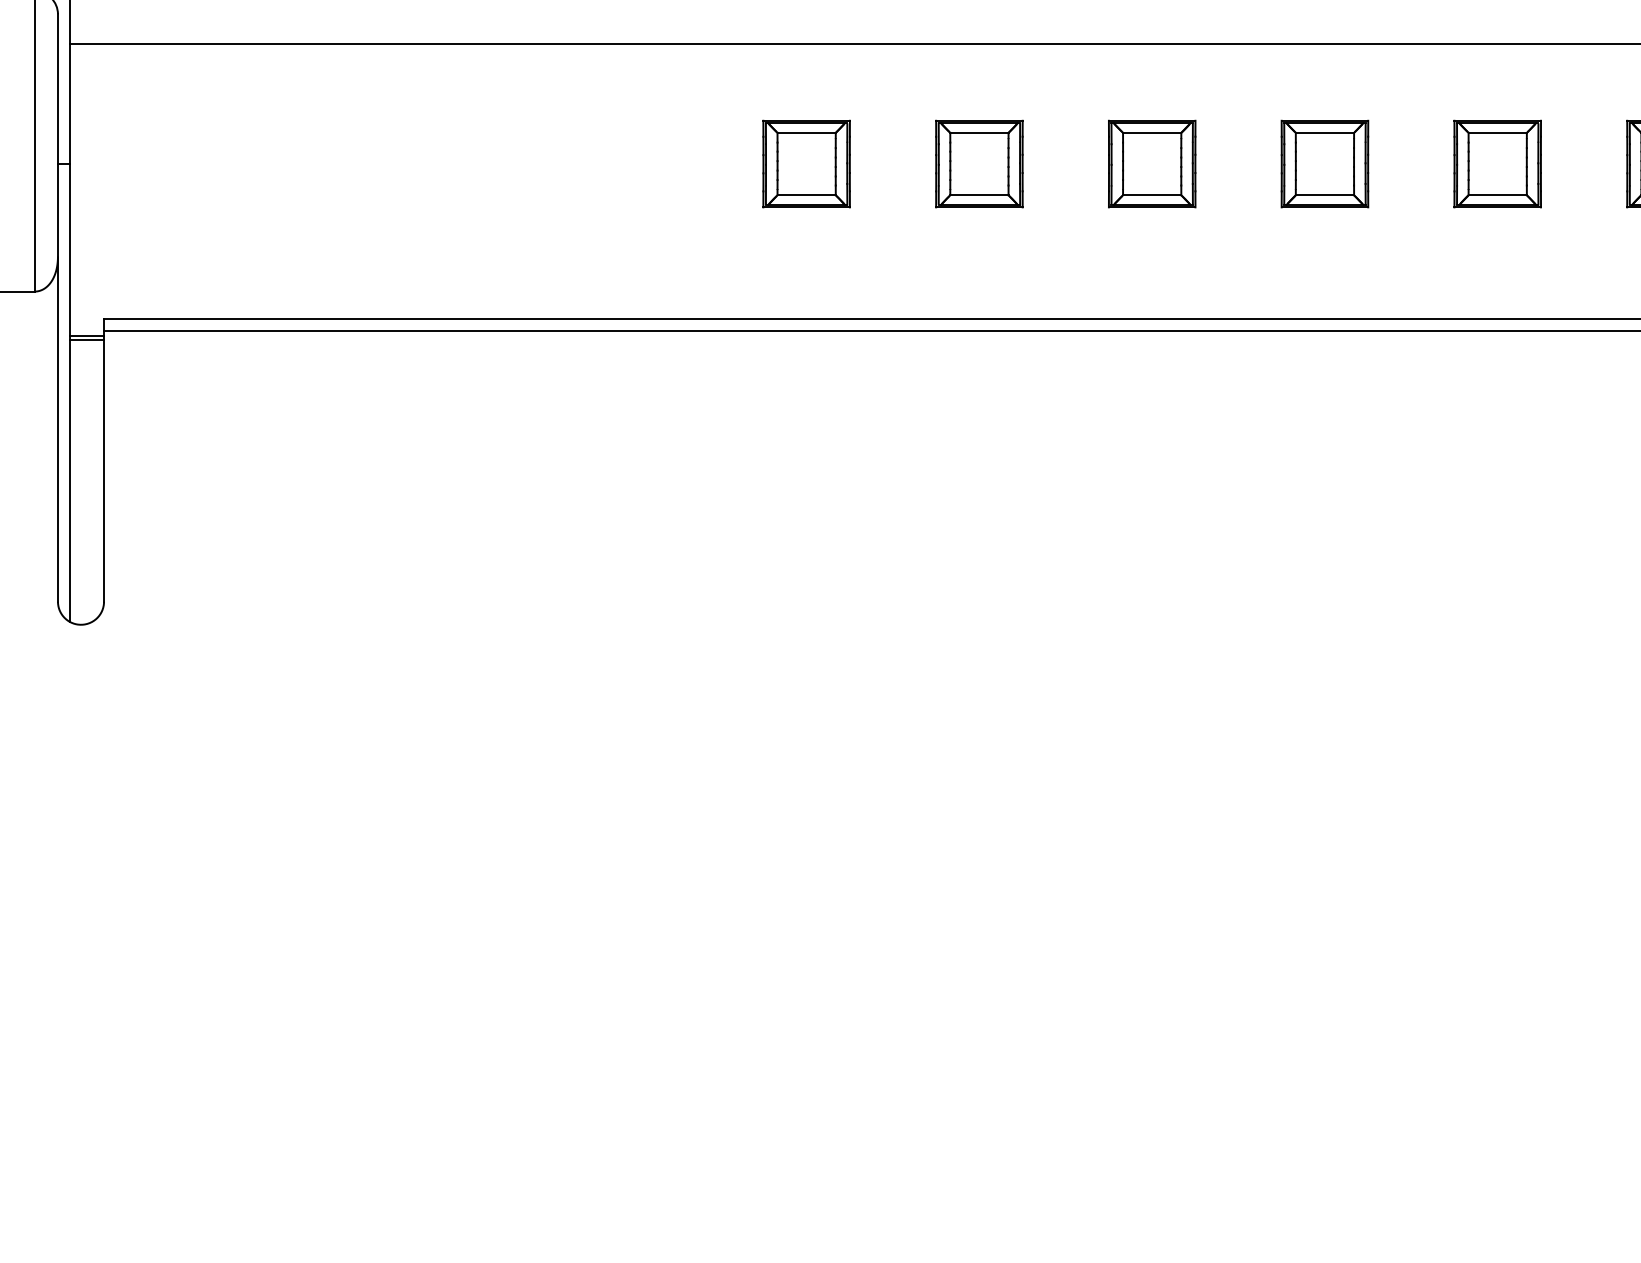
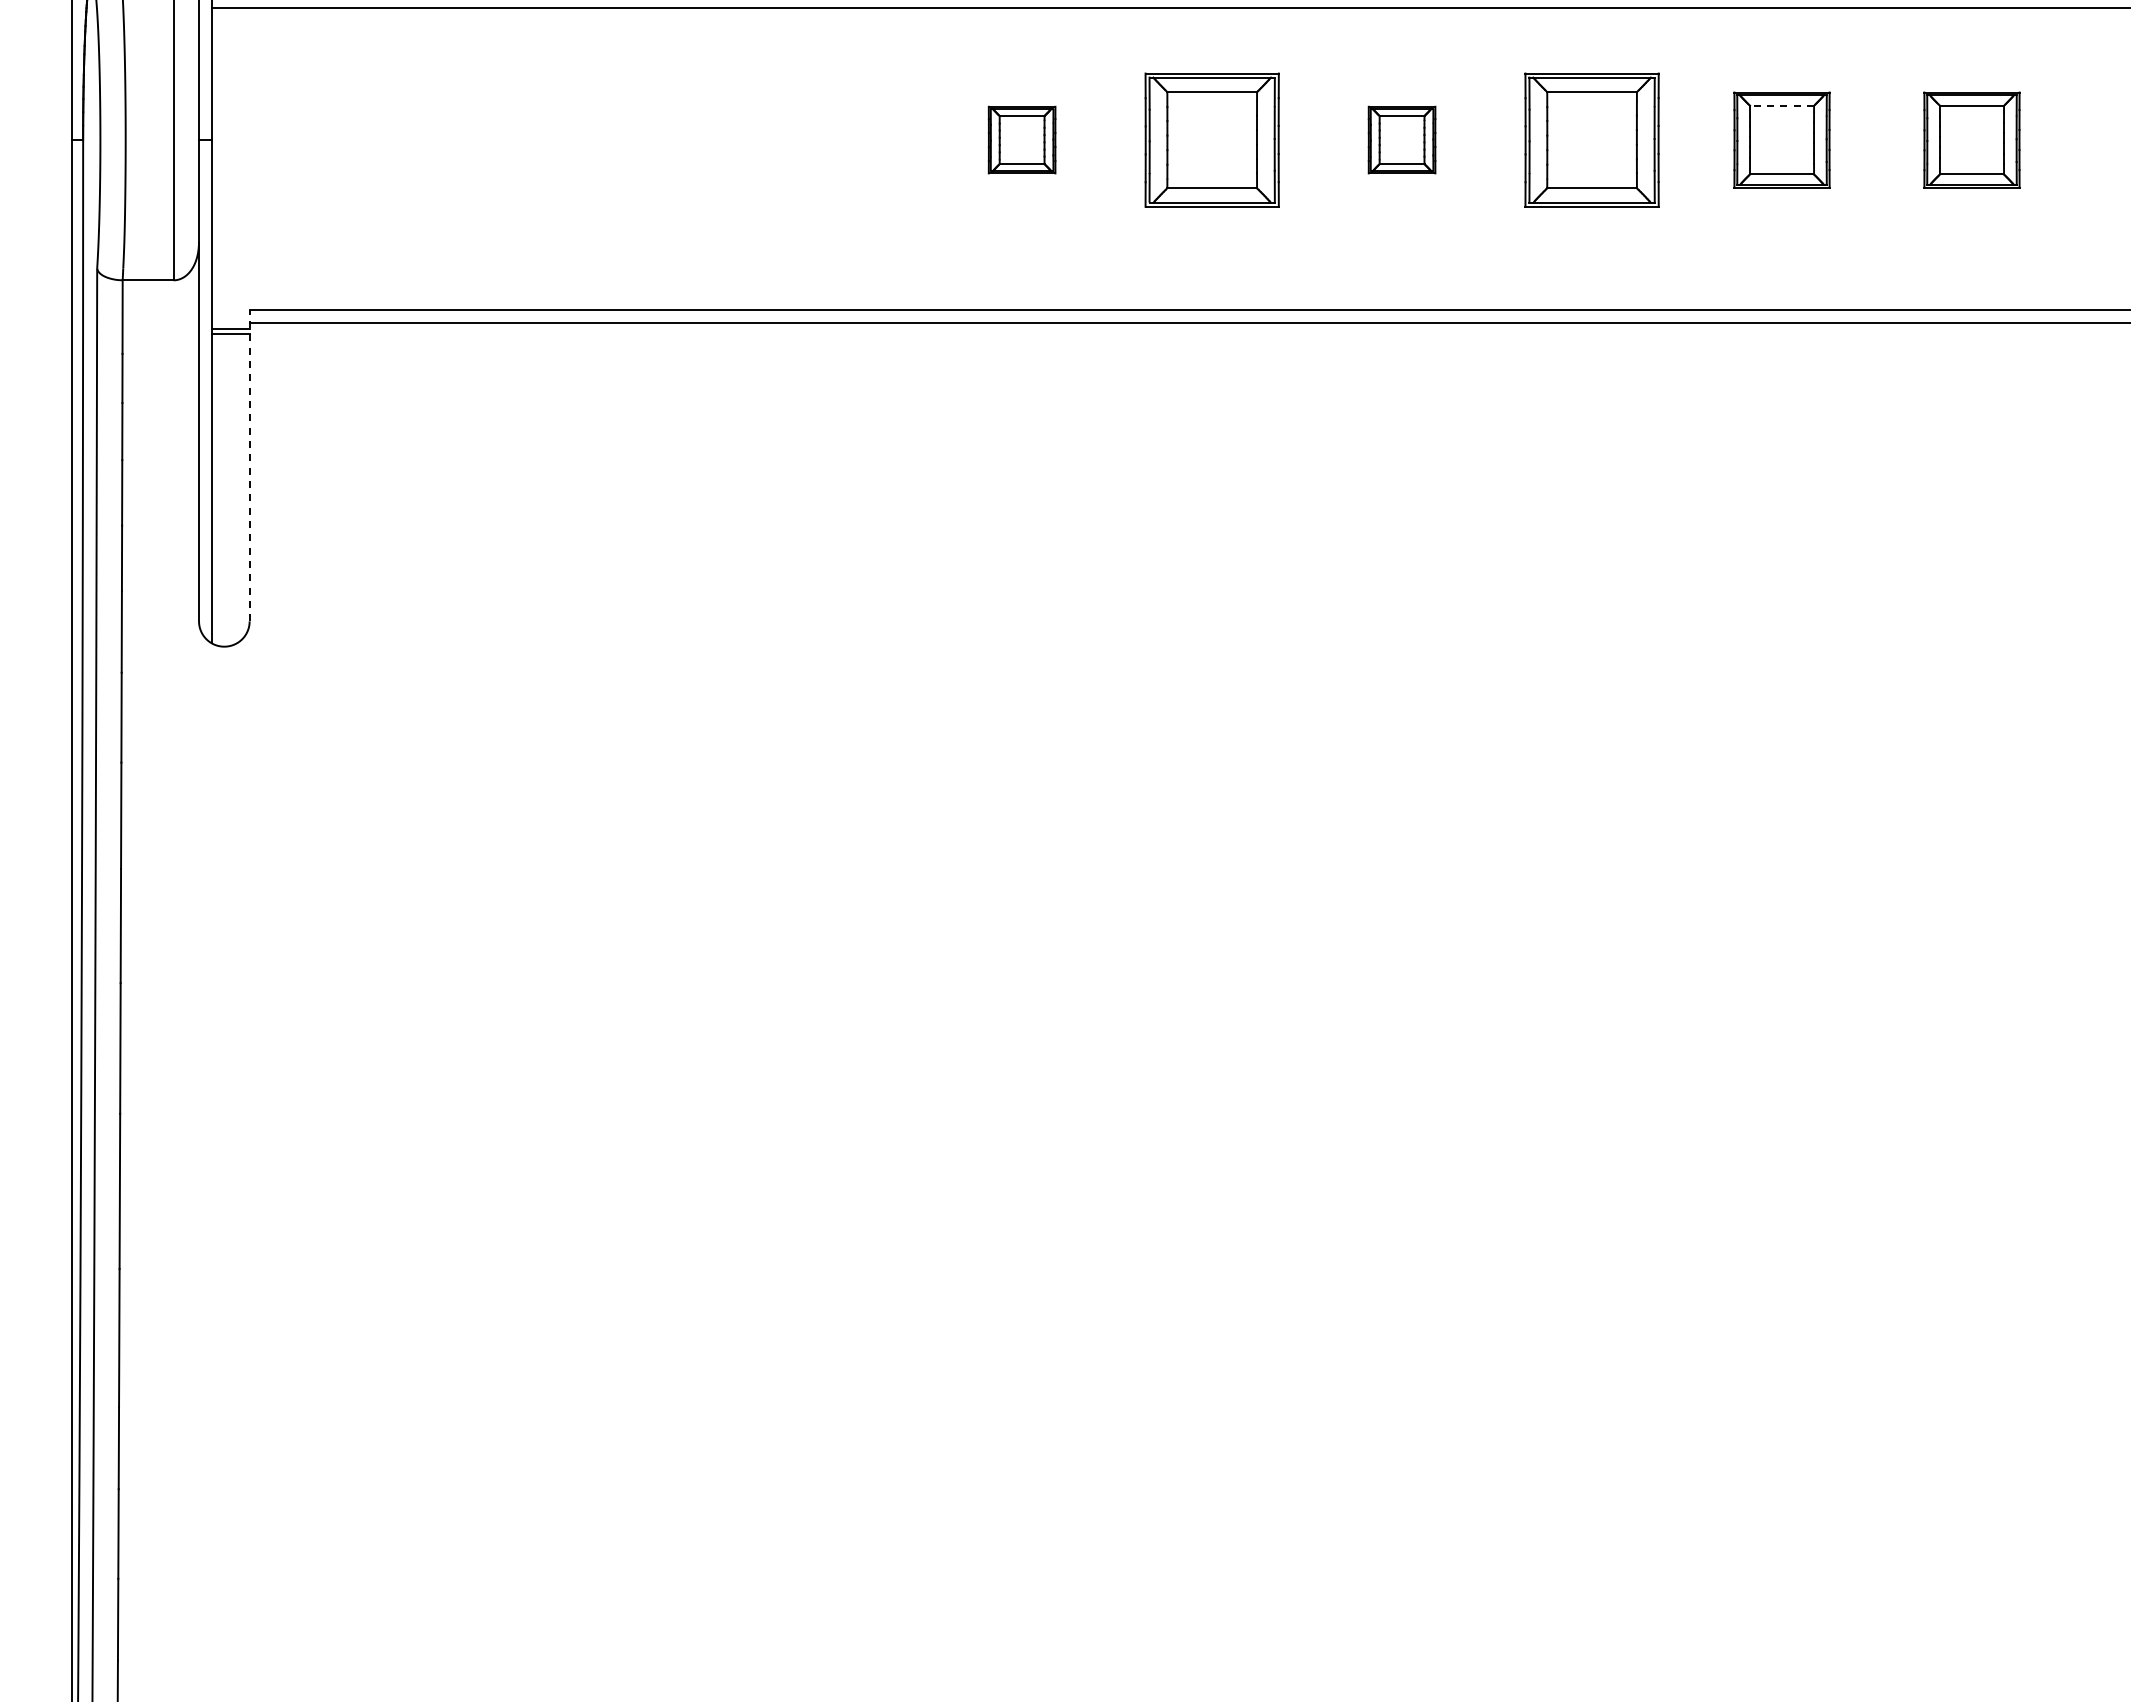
line: (1497, 132) -> (1781, 105), solid -> dashed
part: (806, 163) -> (1021, 139), size x0.7
part: (978, 163) -> (1211, 139), size x1.4
part: (1151, 163) -> (1401, 139), size x0.7
part: (1324, 163) -> (1591, 139), size x1.4
line: (103, 459) -> (249, 465), solid -> dashed

